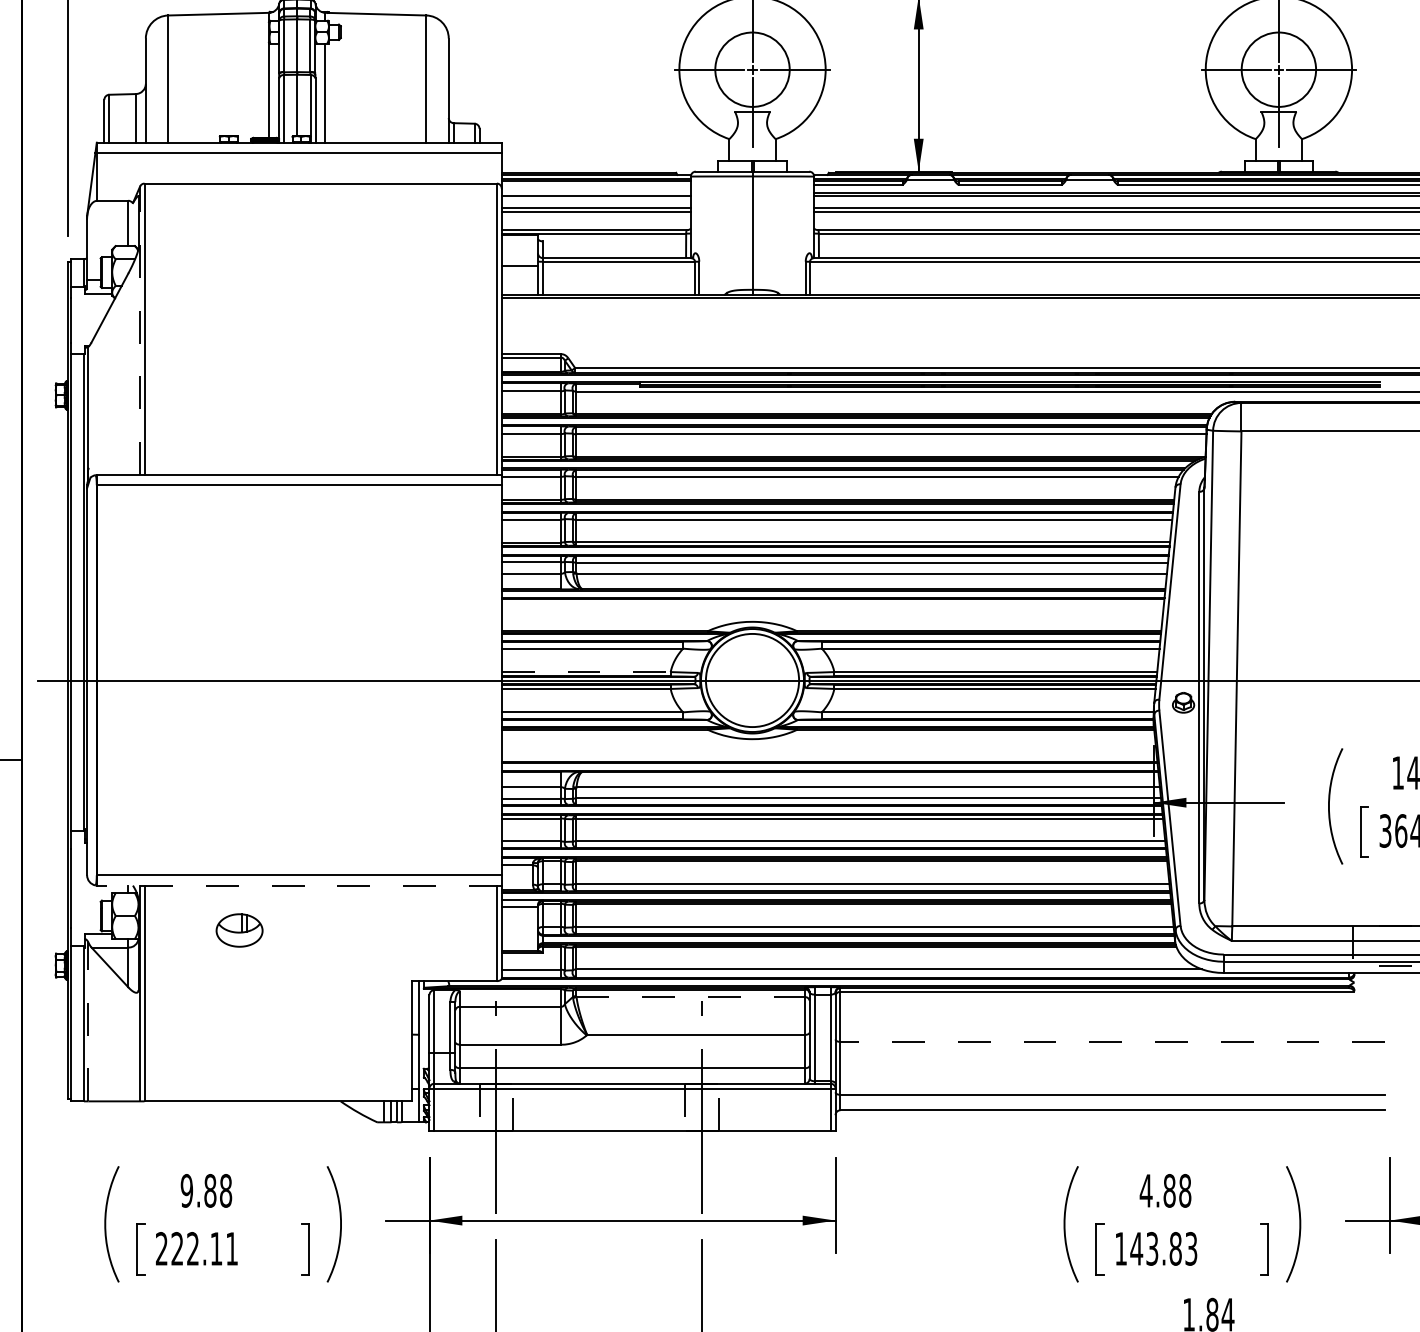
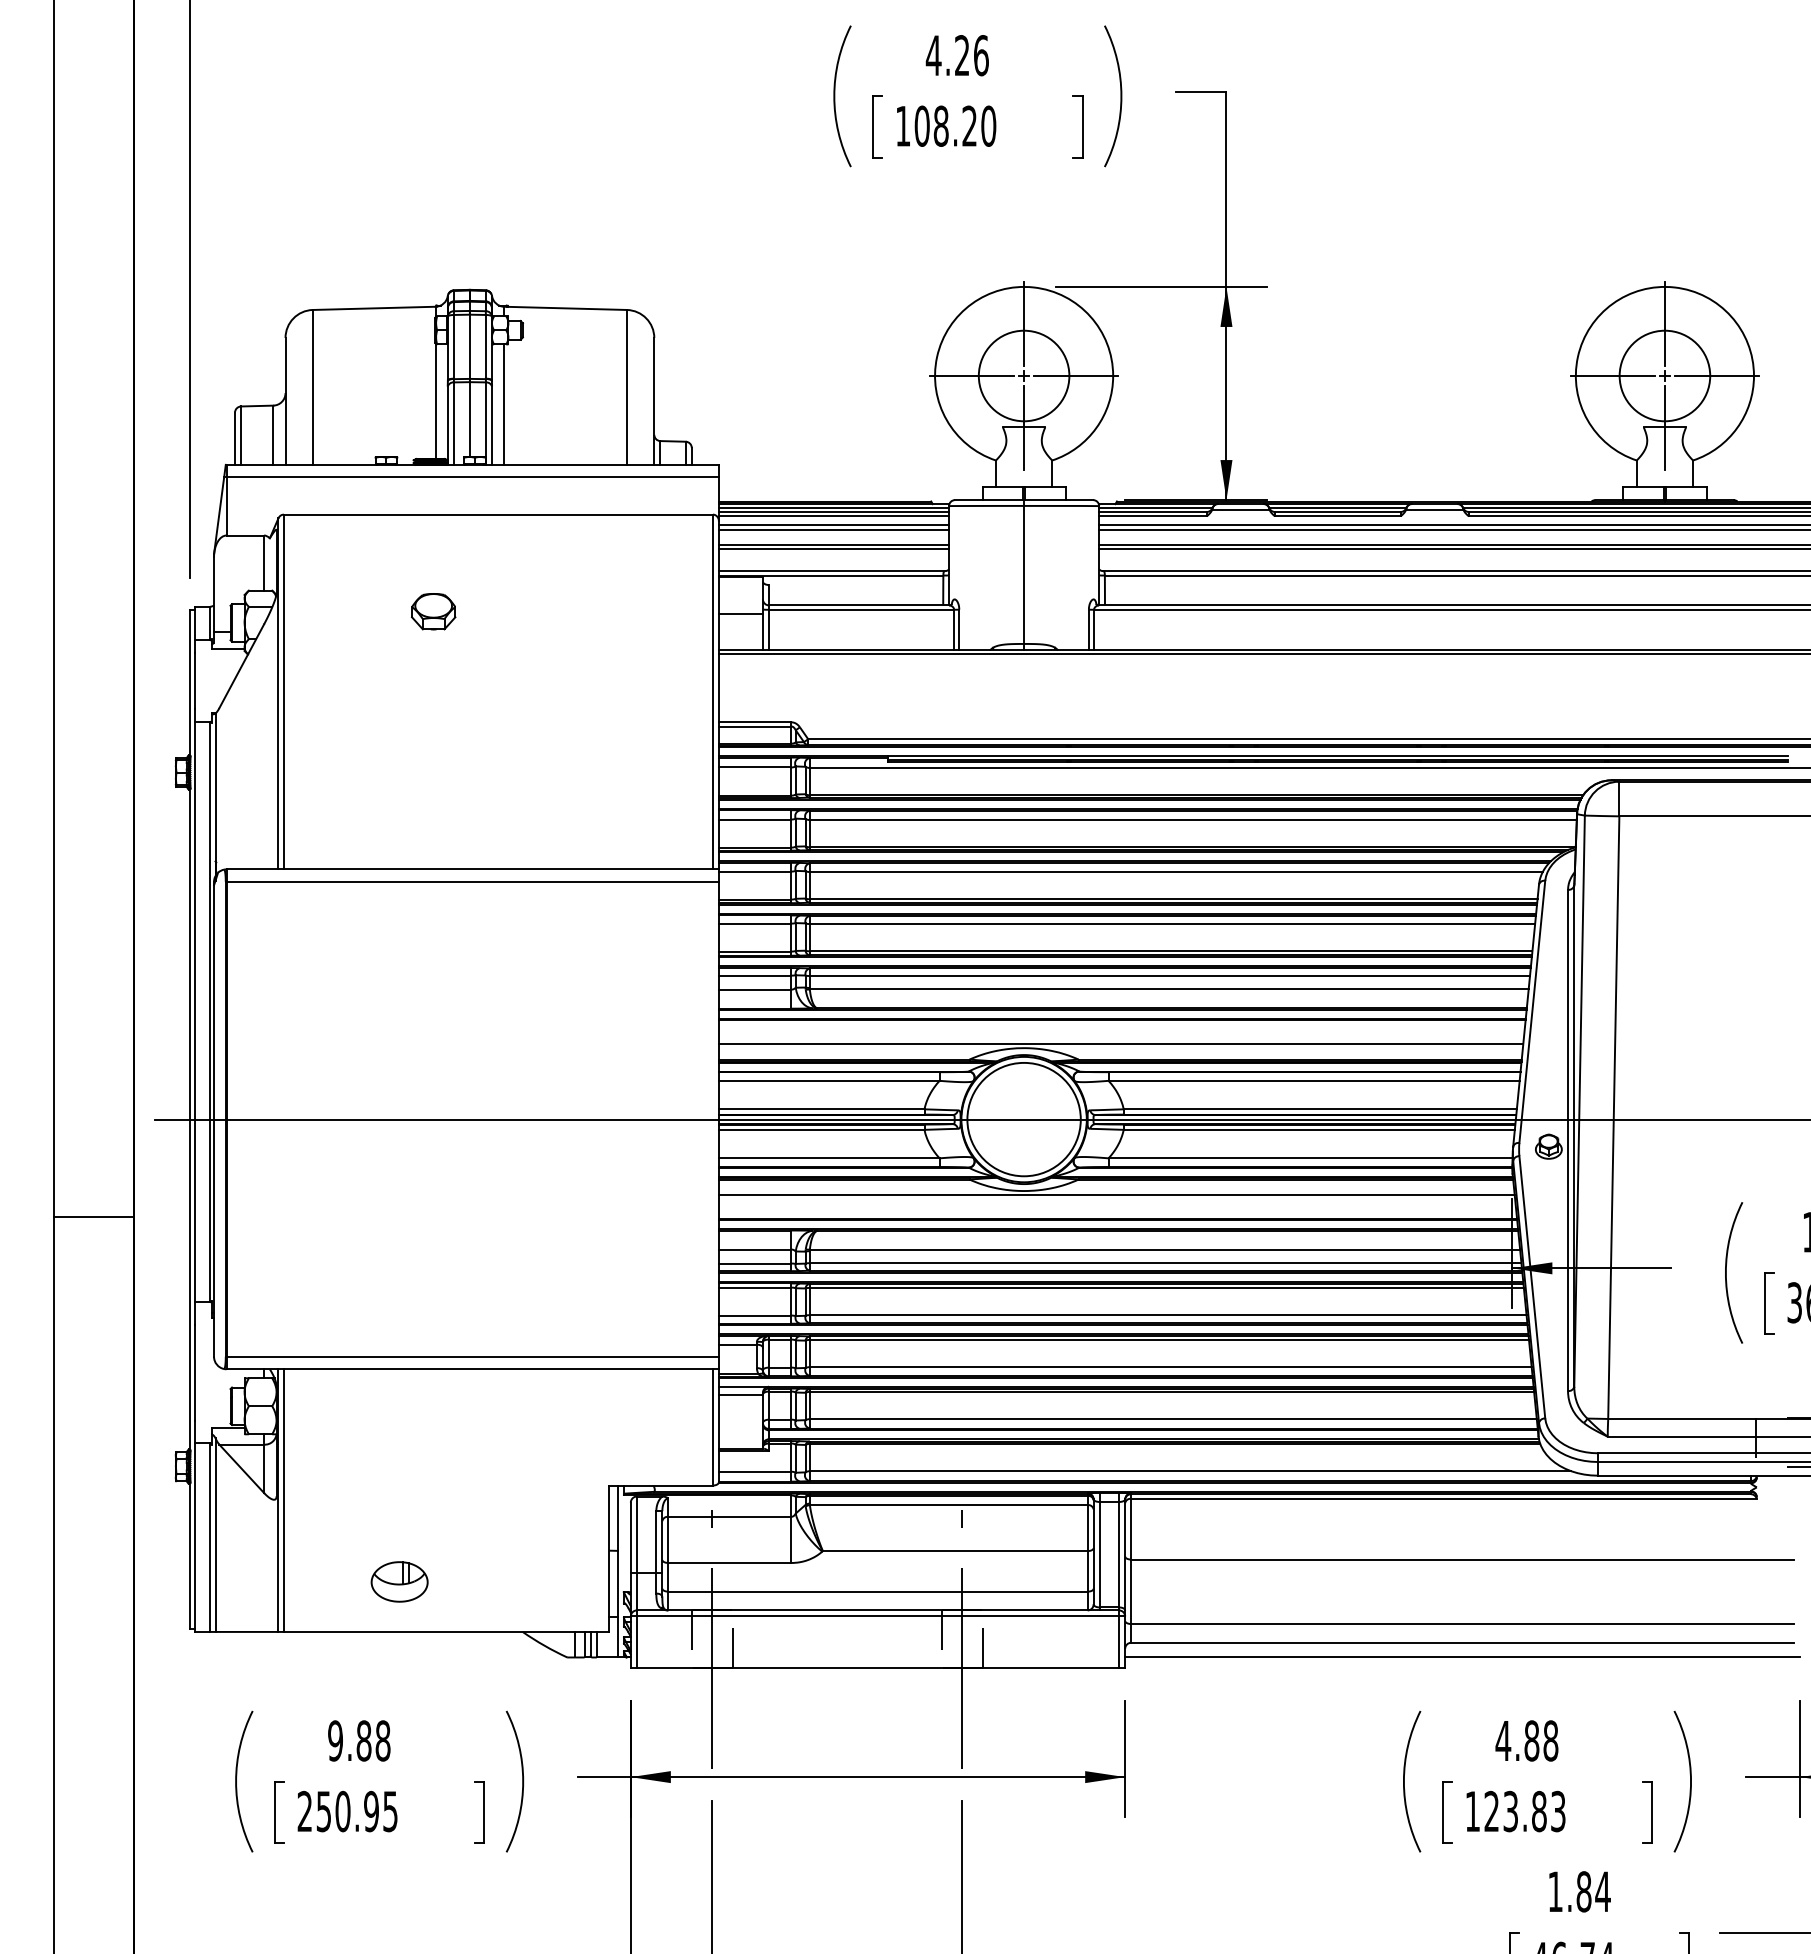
line: (595, 185) -> (833, 516), added
line: (595, 192) -> (833, 525), added
part: (267, 263) -> (433, 611), added
line: (140, 330) -> (278, 693), dashed -> solid
line: (831, 618) -> (1120, 1043), added
line: (586, 672) -> (821, 1109), dashed -> solid
line: (828, 742) -> (1116, 1195), added
line: (299, 885) -> (472, 1369), dashed -> solid
part: (239, 930) -> (399, 1581), moved
line: (690, 997) -> (948, 1505), dashed -> solid
line: (88, 1022) -> (215, 1535), dashed -> solid
line: (1112, 1041) -> (1462, 1559), dashed -> solid
line: (1112, 1122) -> (1462, 1657), added
text: (204, 1248) -> (356, 1811), 222.11 -> 250.95
text: (1136, 1248) -> (1491, 1810), 143.83 -> 123.83

